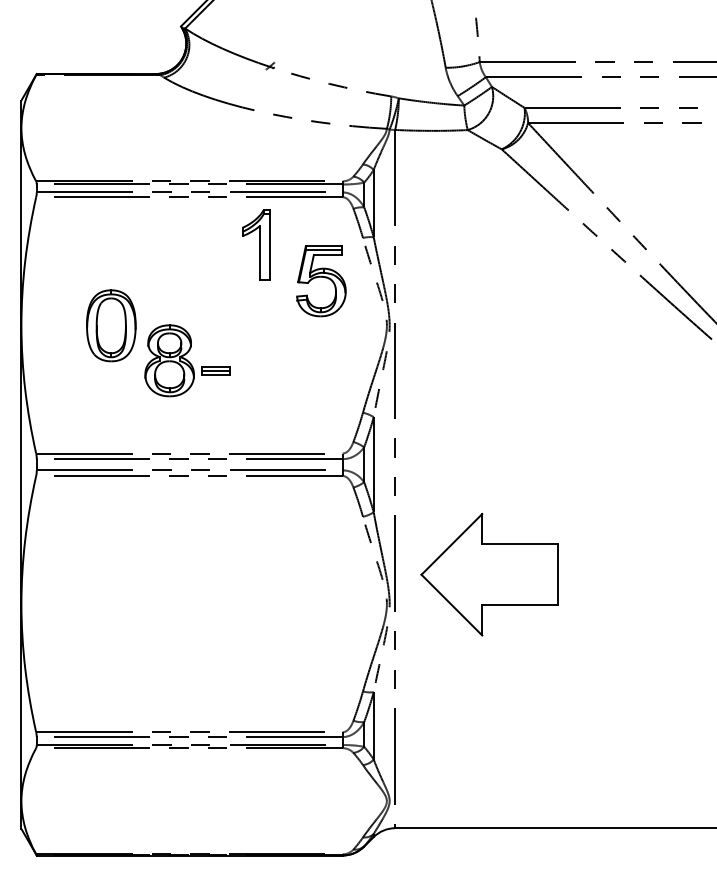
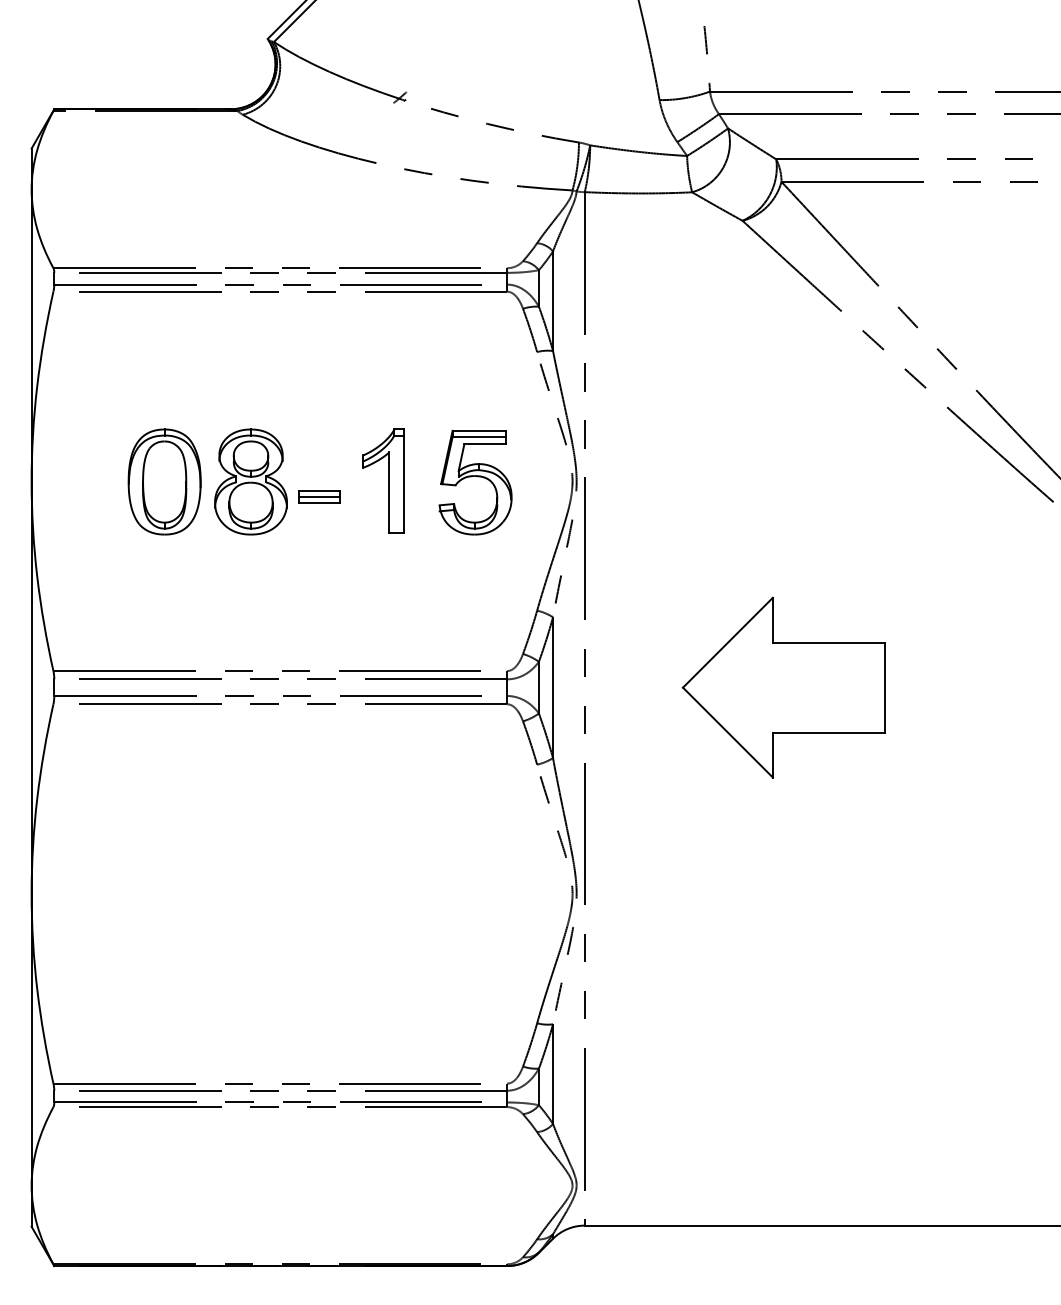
part: (256, 244) -> (383, 480), moved
part: (321, 281) -> (475, 483), moved
part: (187, 360) -> (277, 481), moved
part: (489, 574) -> (783, 687), moved

